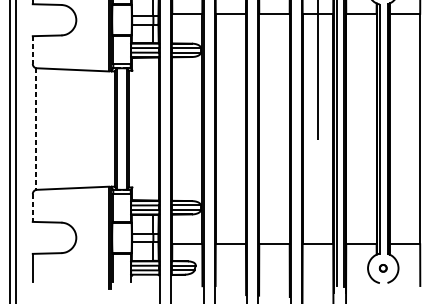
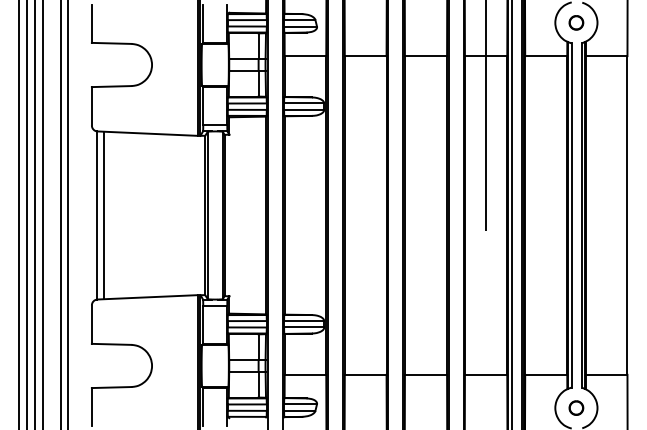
line: (32, 50) -> (91, 106), dashed -> solid
line: (36, 129) -> (96, 215), dashed -> solid
line: (41, 129) -> (104, 215), added
line: (32, 208) -> (91, 325), dashed -> solid
part: (383, 267) -> (576, 407), size x1.43

